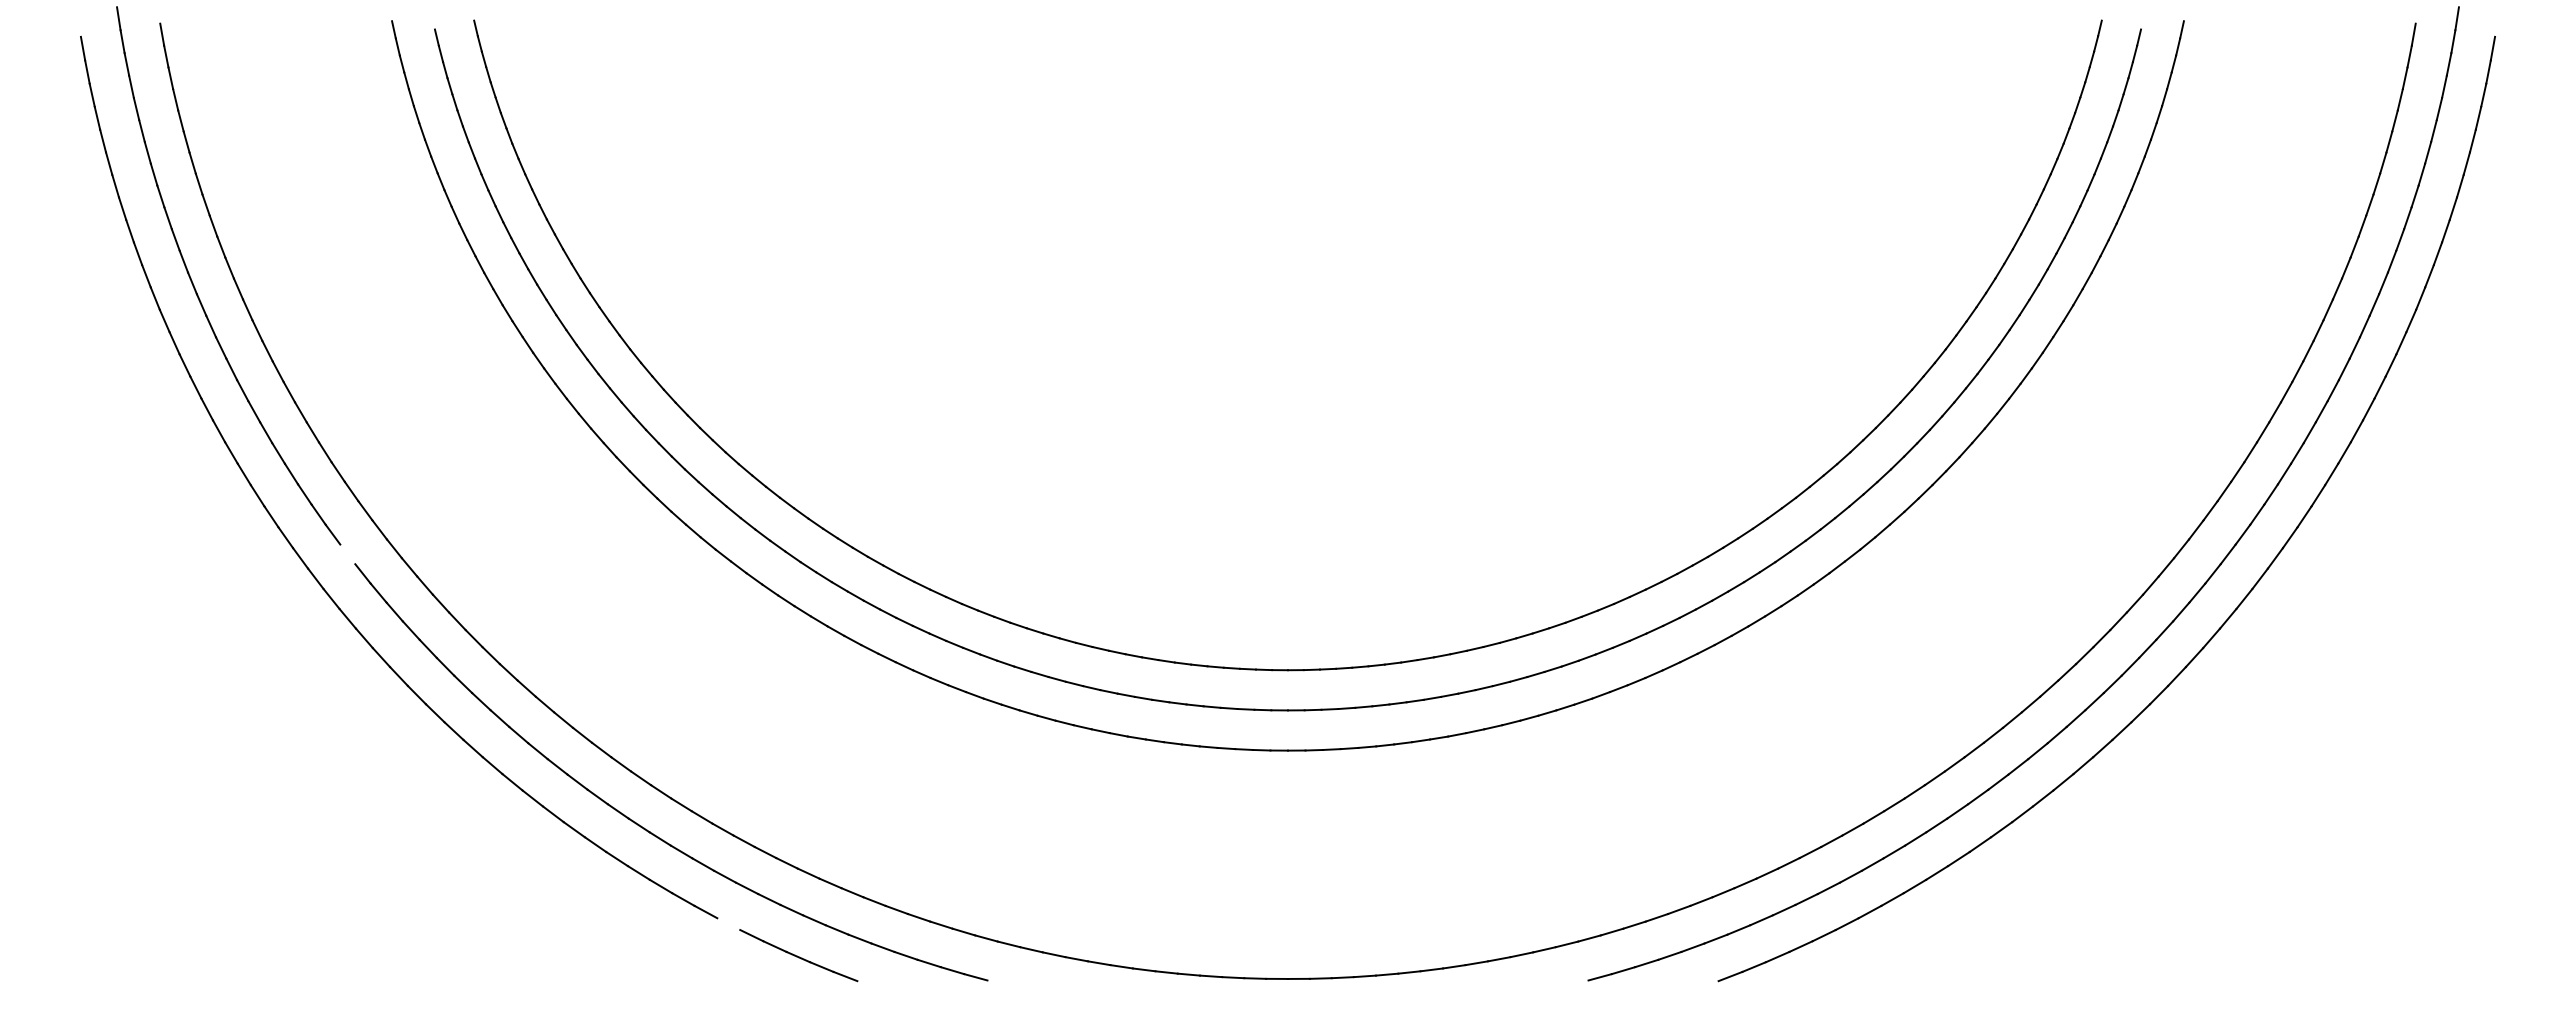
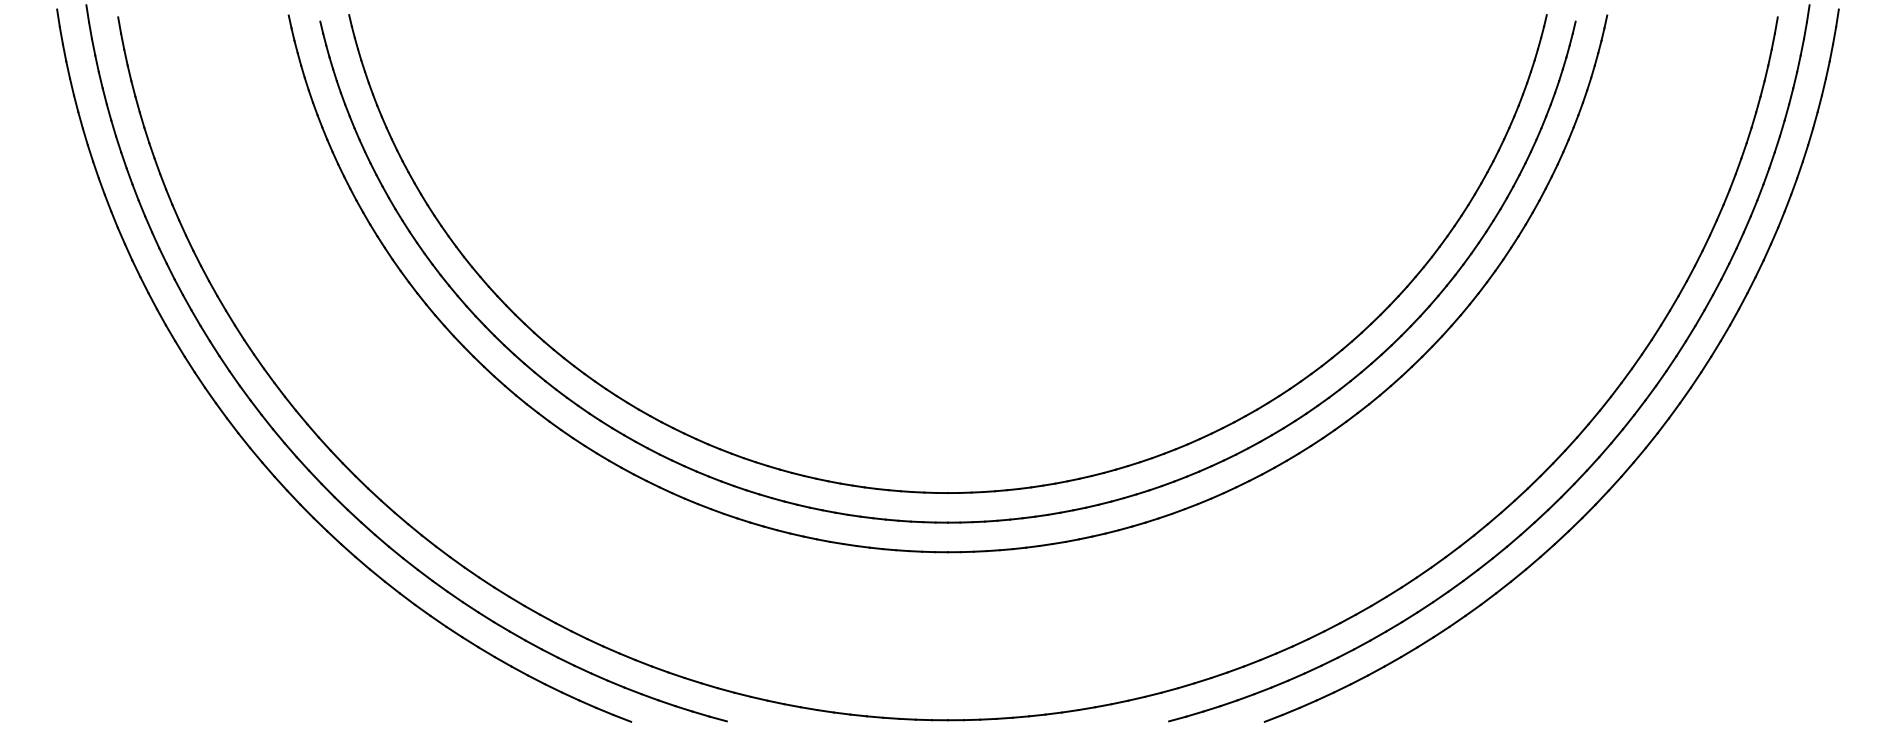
line: (78, 24) -> (58, 17), added
line: (2496, 24) -> (1837, 17), added
line: (347, 554) -> (255, 407), added
line: (728, 924) -> (536, 680), added

